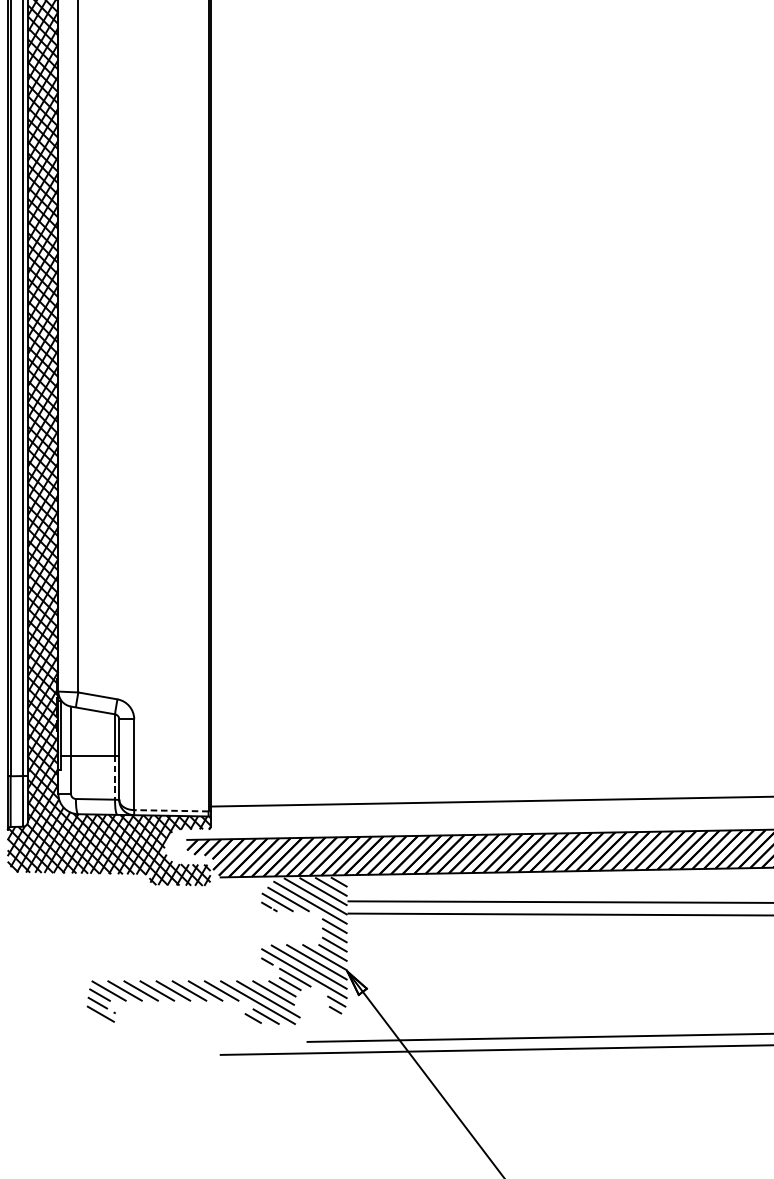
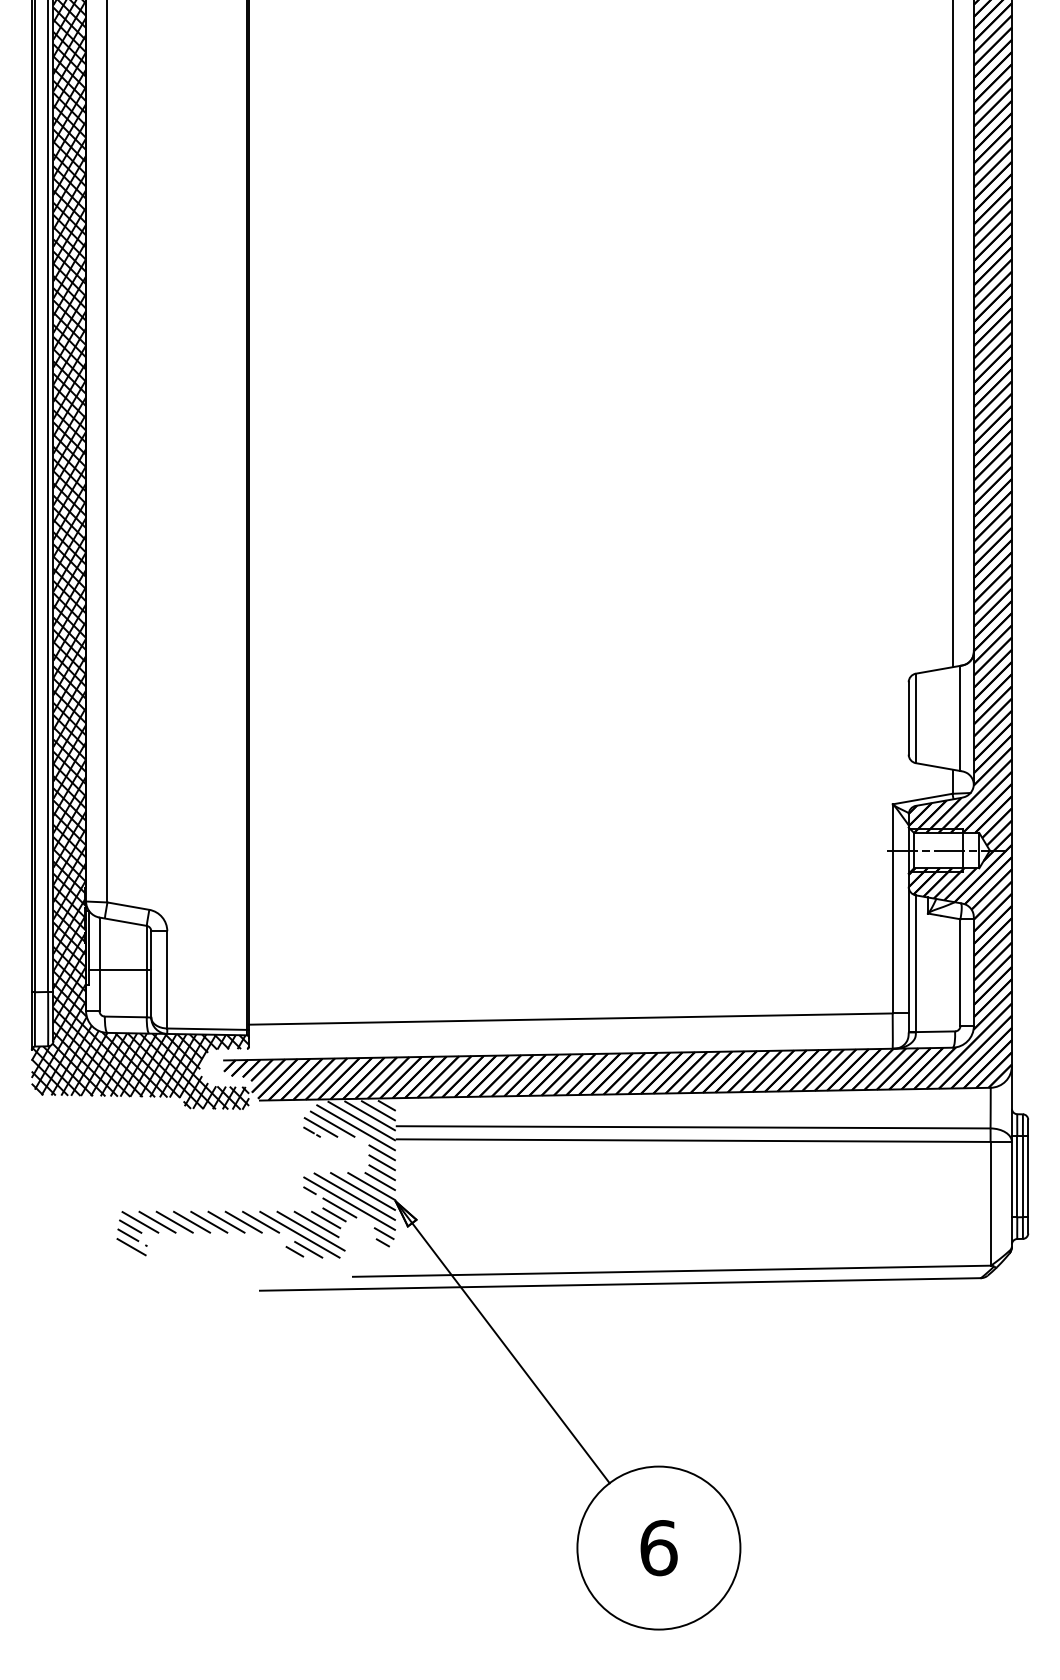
line: (114, 777) -> (146, 993), dashed -> solid
line: (171, 811) -> (207, 1029), dashed -> solid

